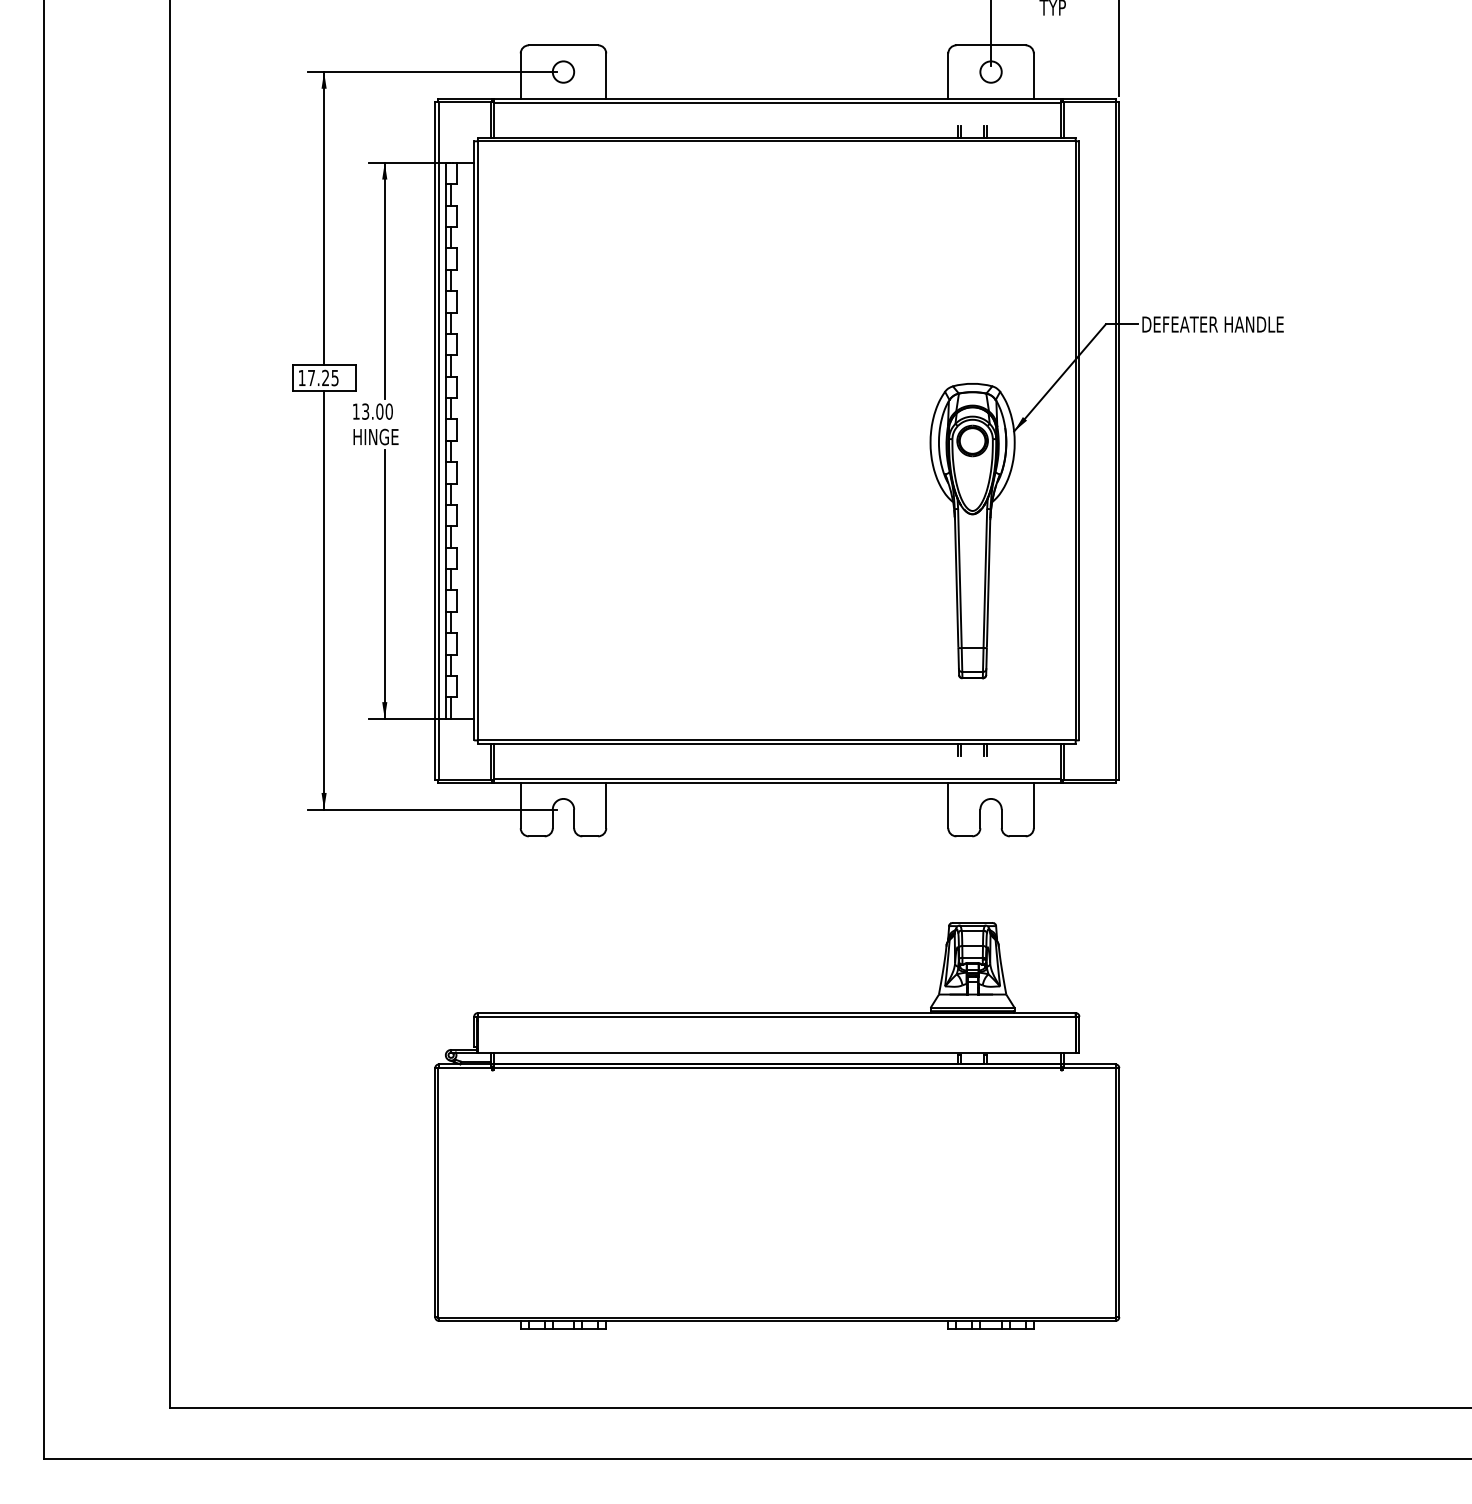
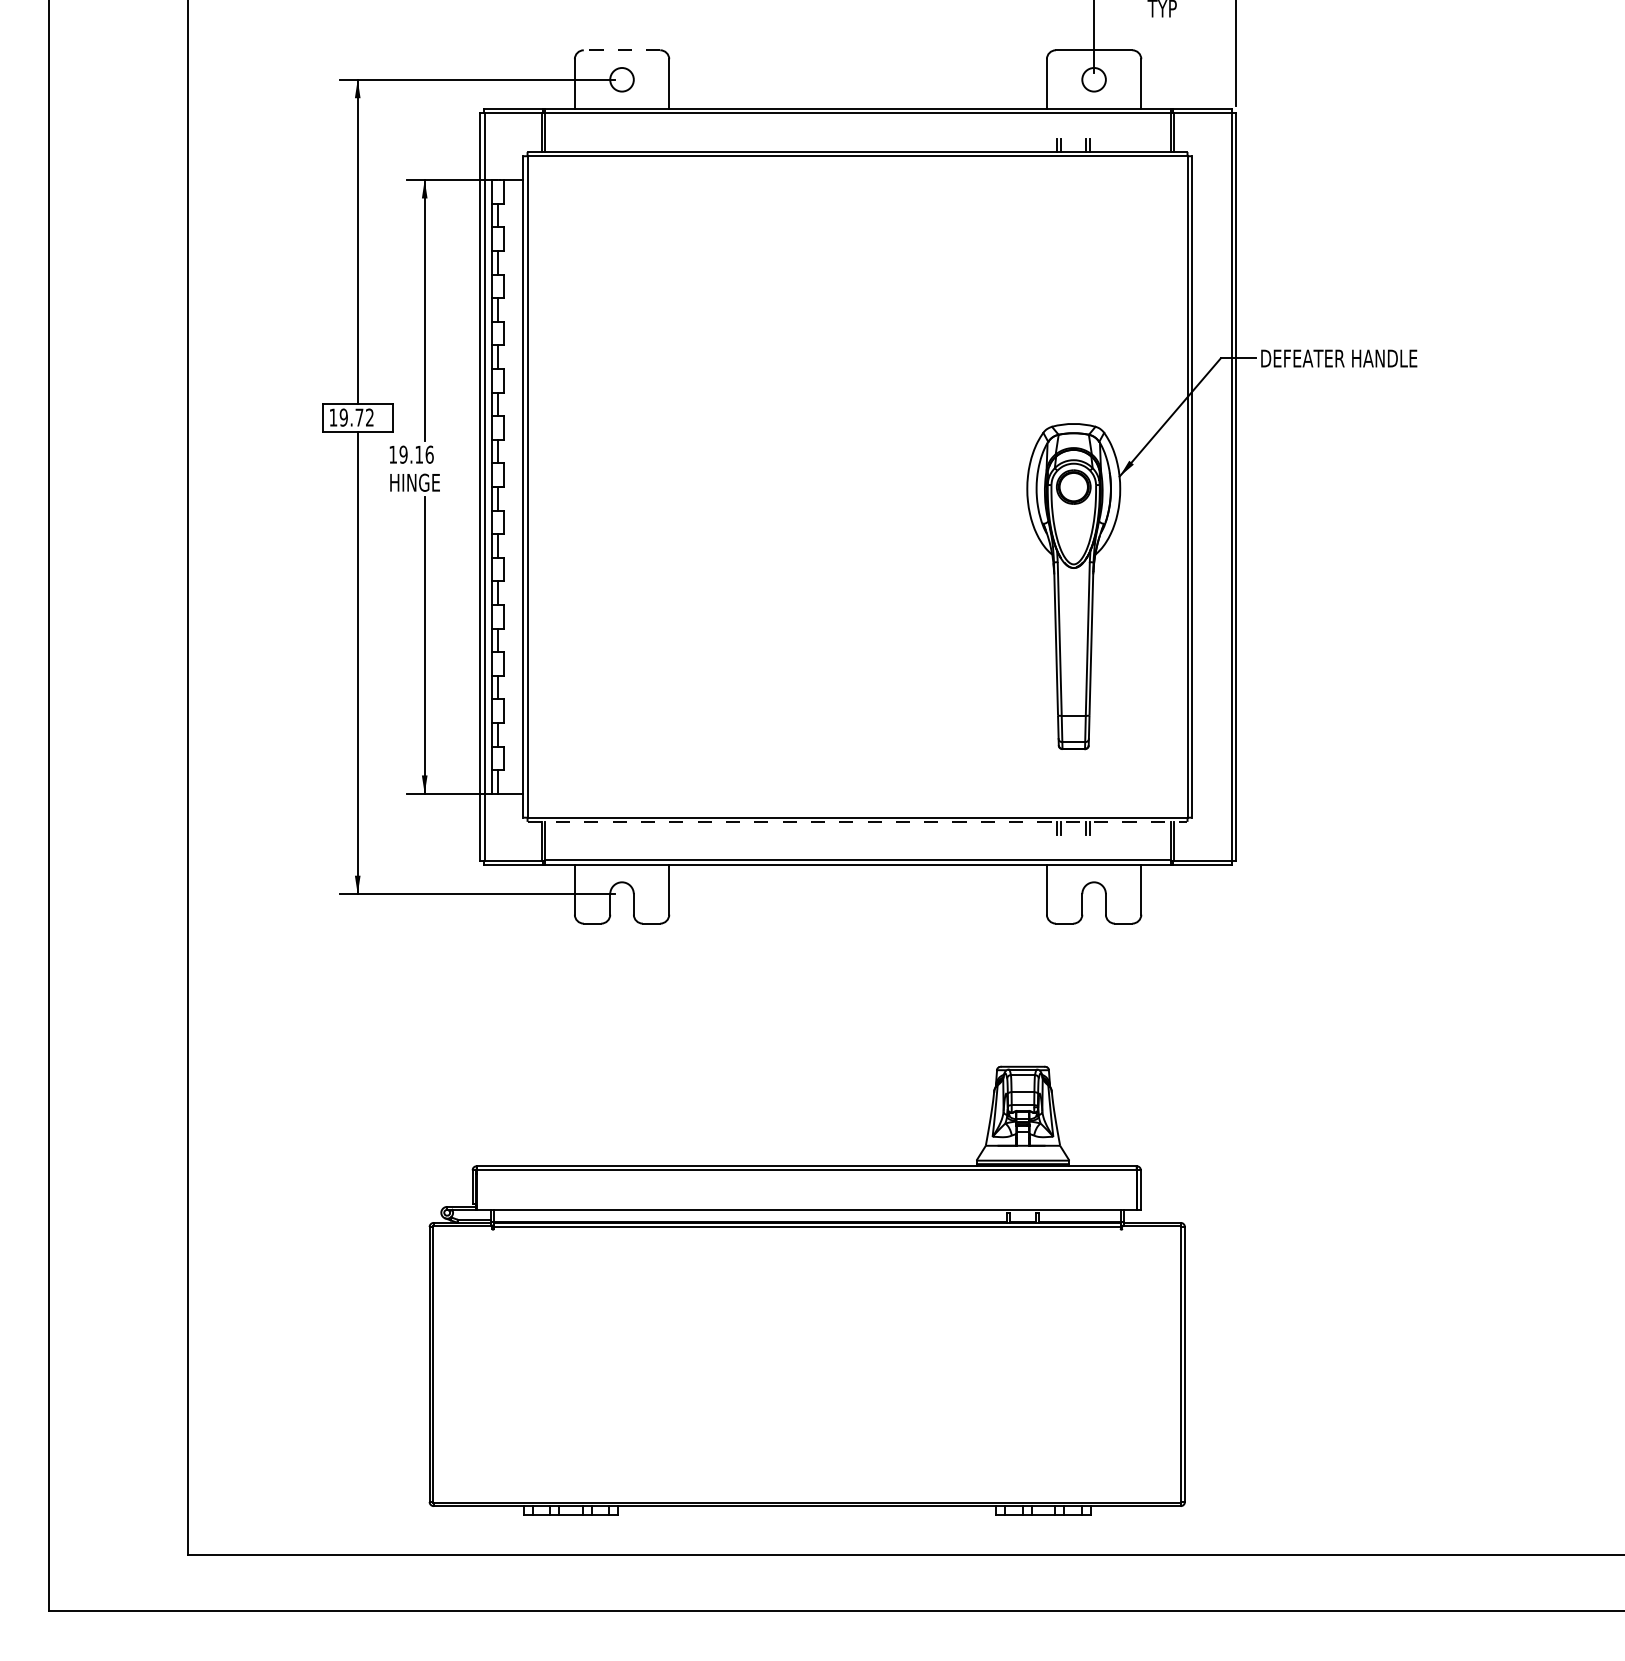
line: (563, 45) -> (622, 50), solid -> dashed
text: (322, 377) -> (355, 417), 17.25 -> 19.72
text: (377, 411) -> (416, 454), 13.00 -> 19.16
line: (776, 744) -> (857, 822), solid -> dashed
part: (777, 1125) -> (807, 1290), moved

